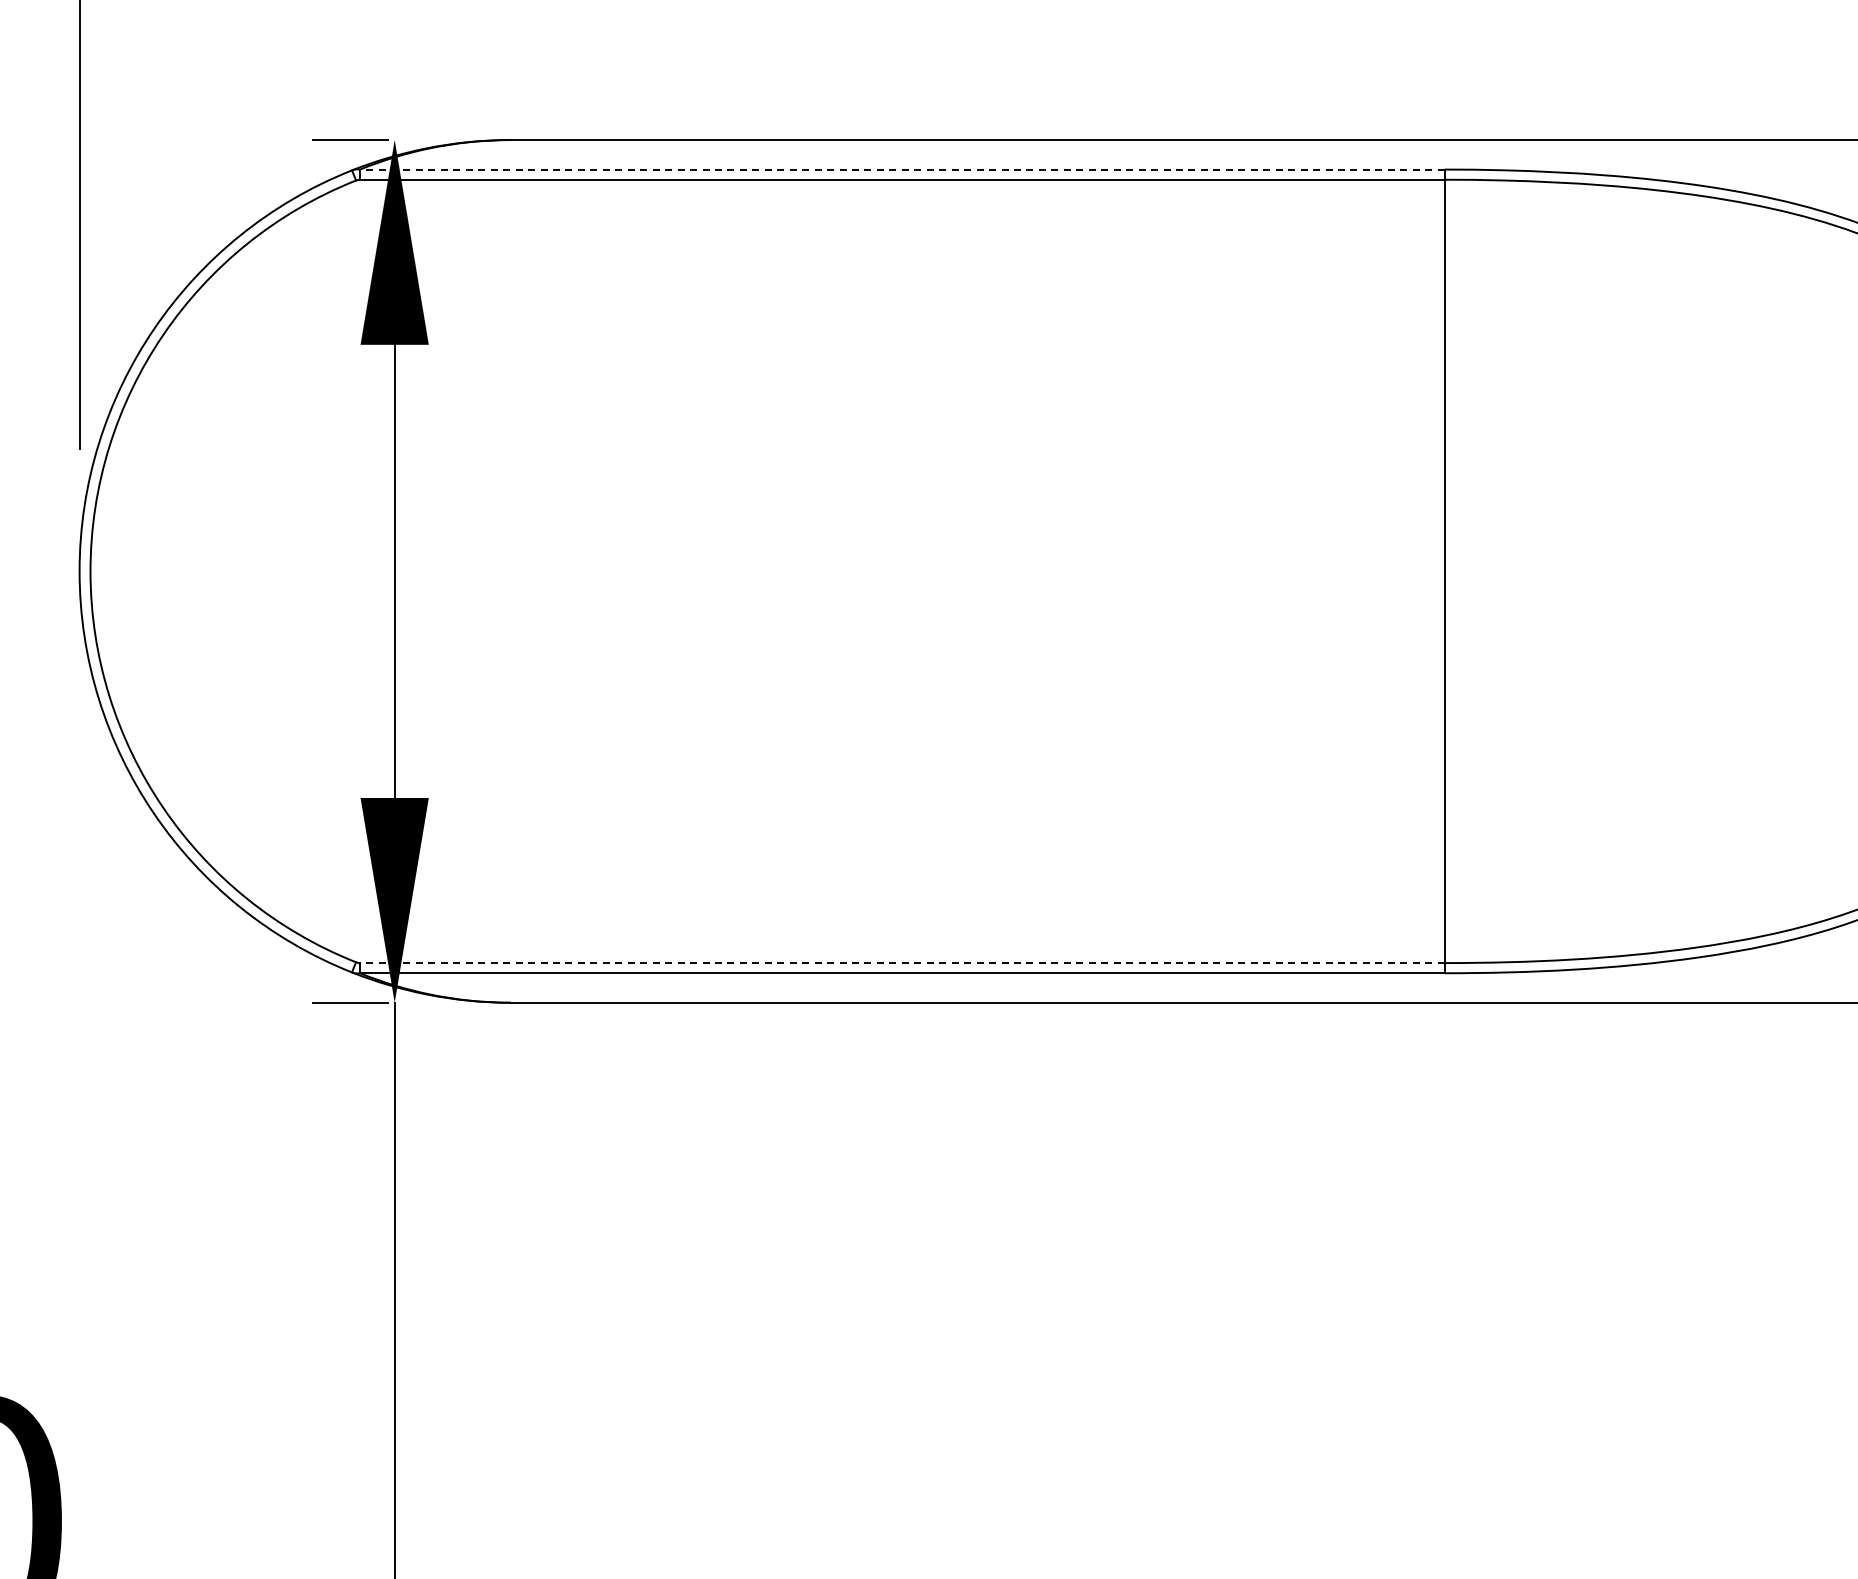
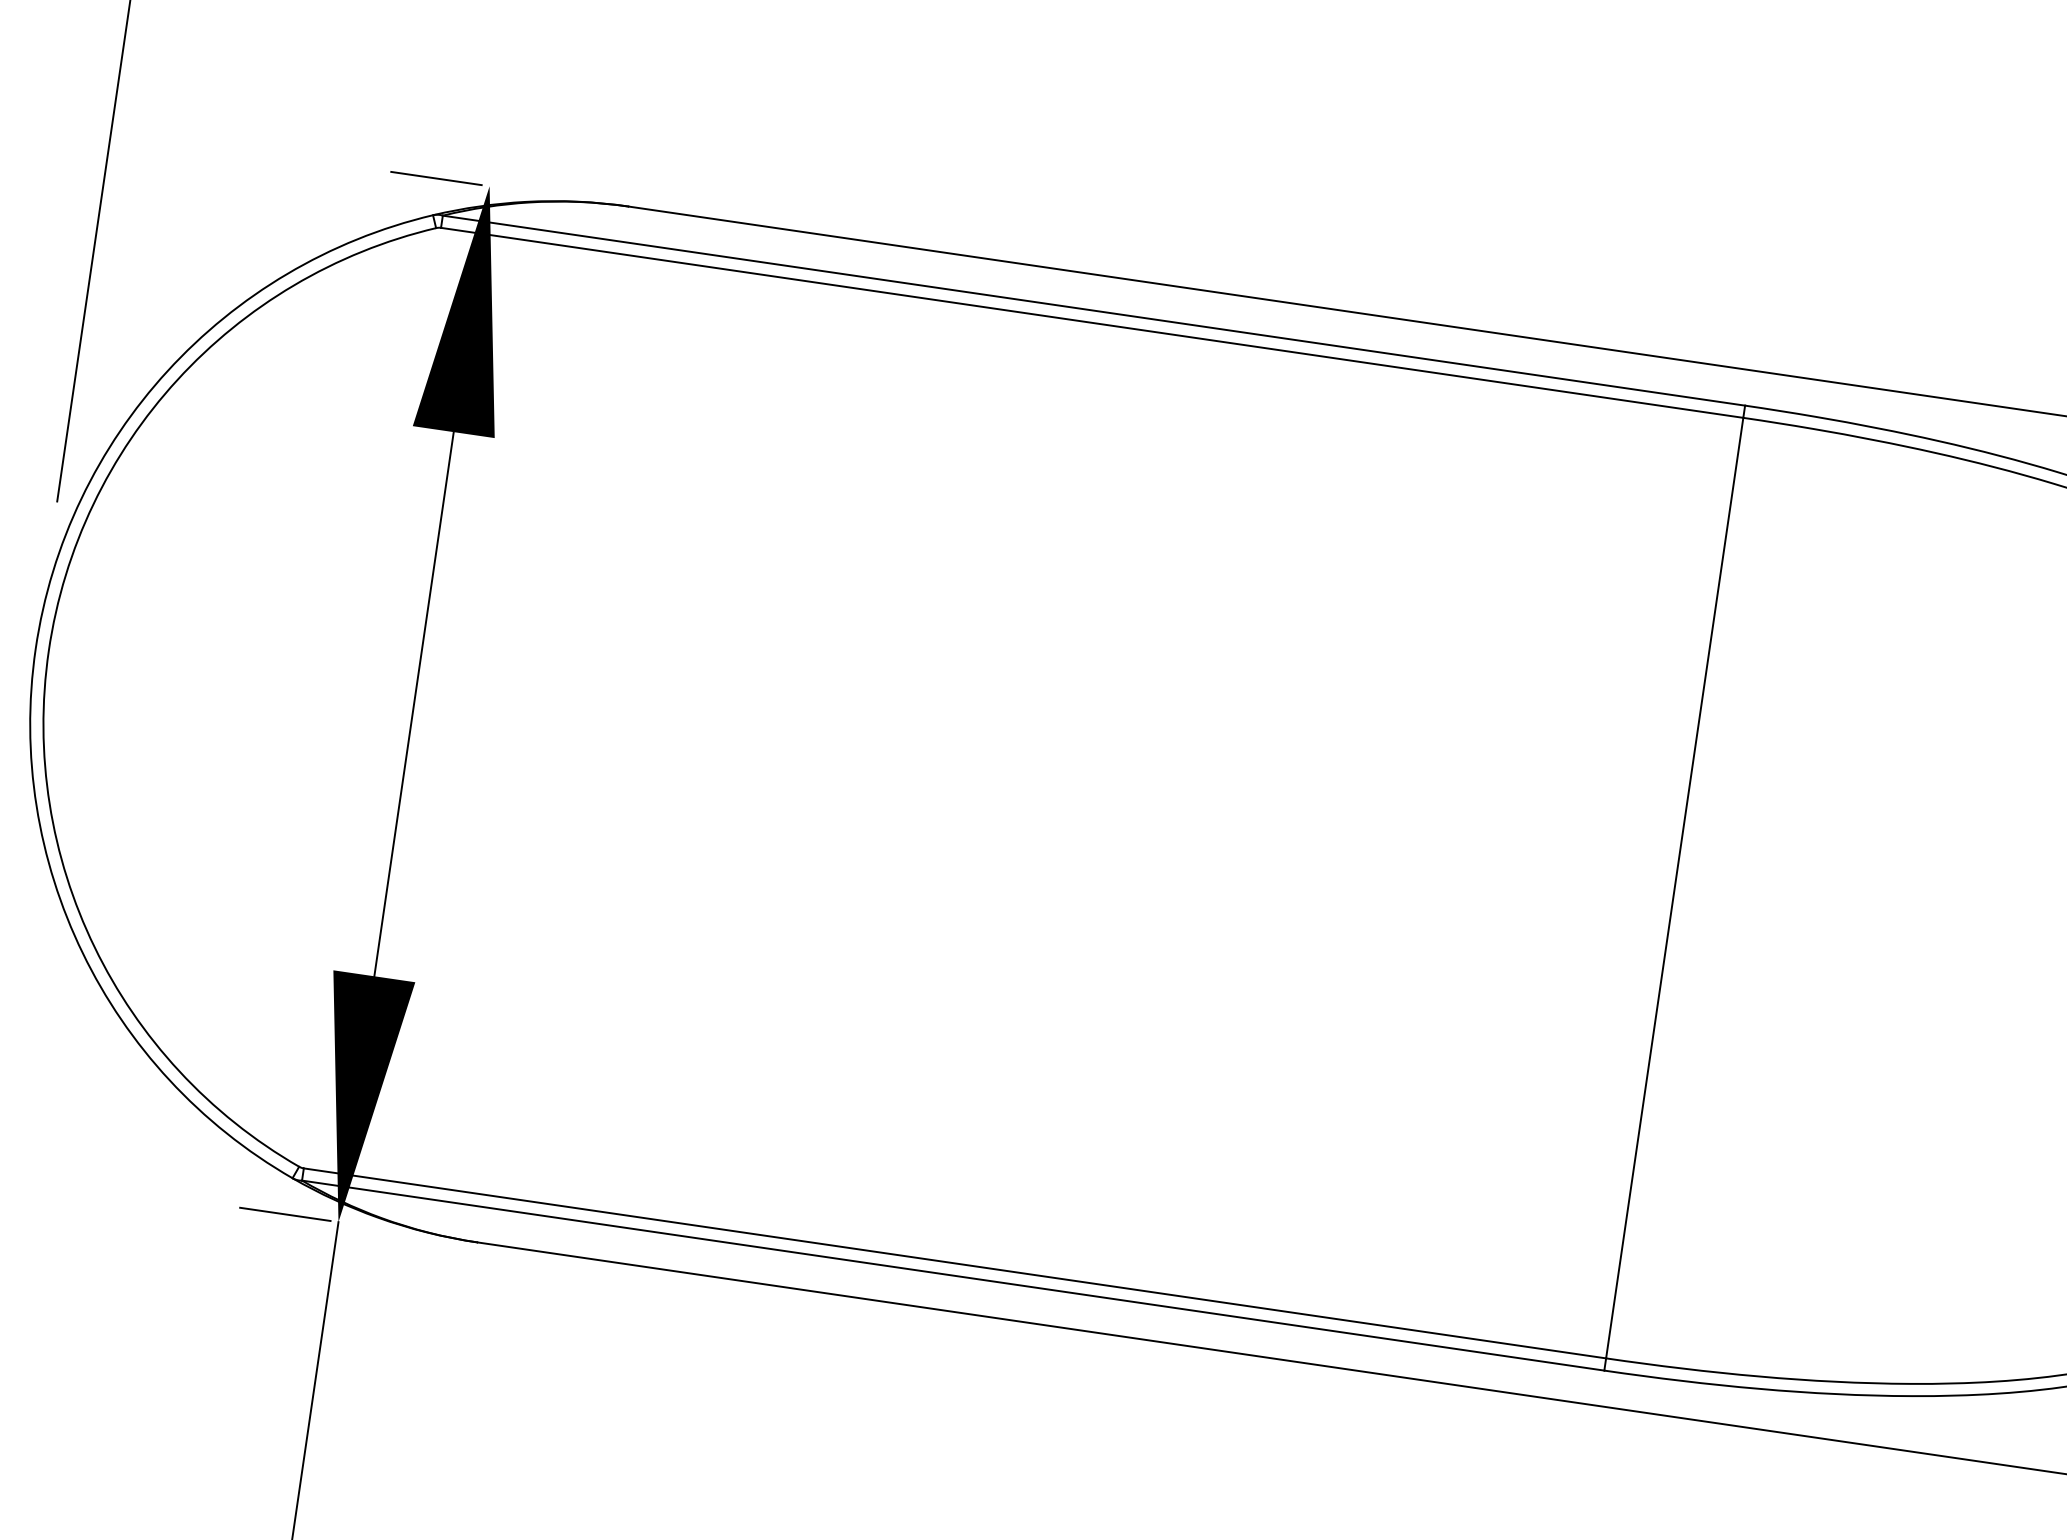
line: (901, 169) -> (1092, 310), dashed -> solid
line: (901, 963) -> (953, 1263), dashed -> solid

